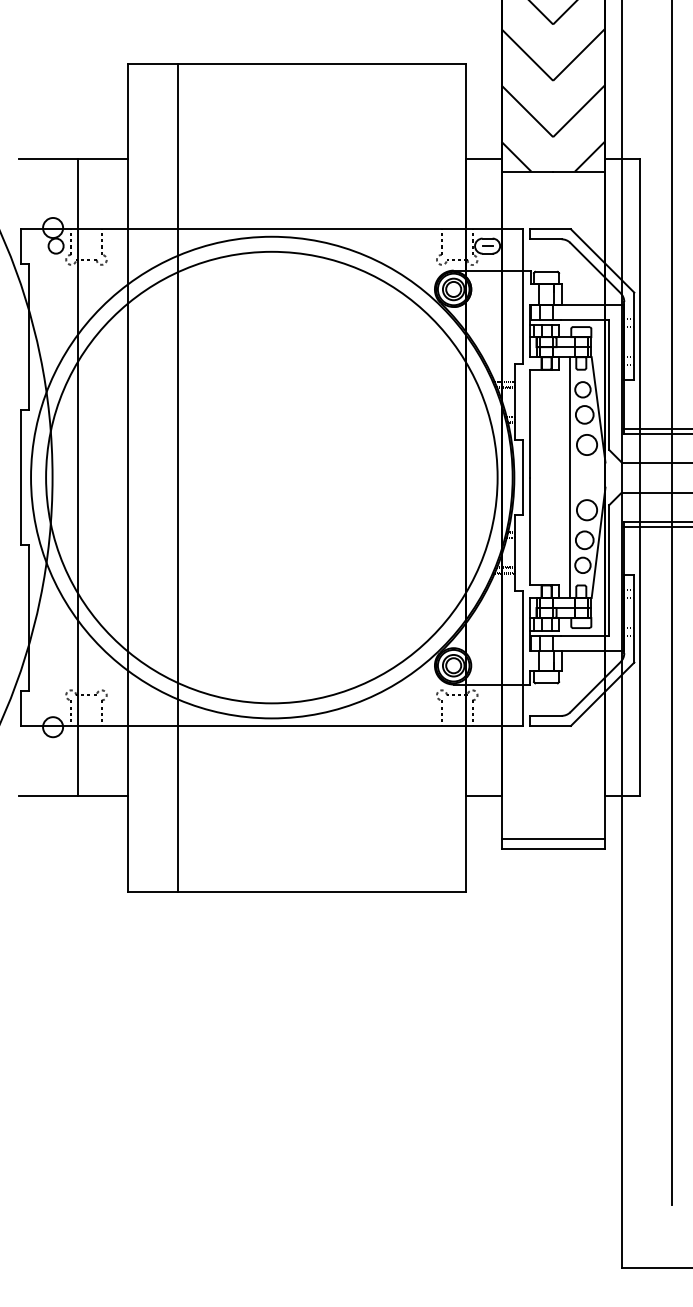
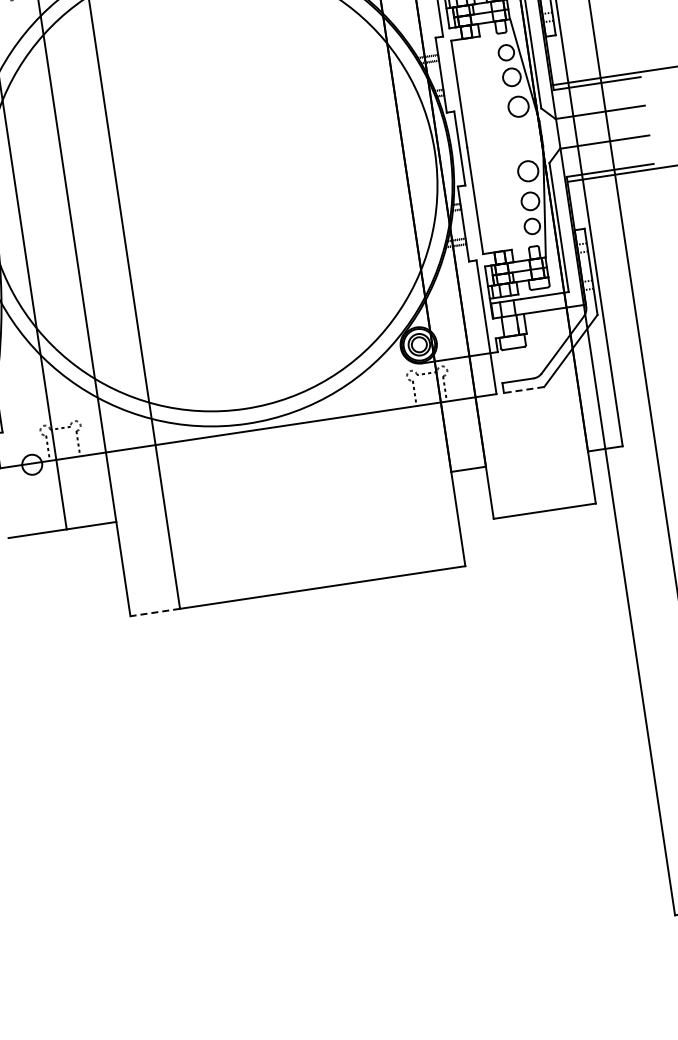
line: (570, 477) -> (507, 141), removed
line: (550, 725) -> (523, 389), solid -> dashed
line: (552, 838) -> (542, 501), removed
line: (152, 891) -> (154, 612), solid -> dashed

